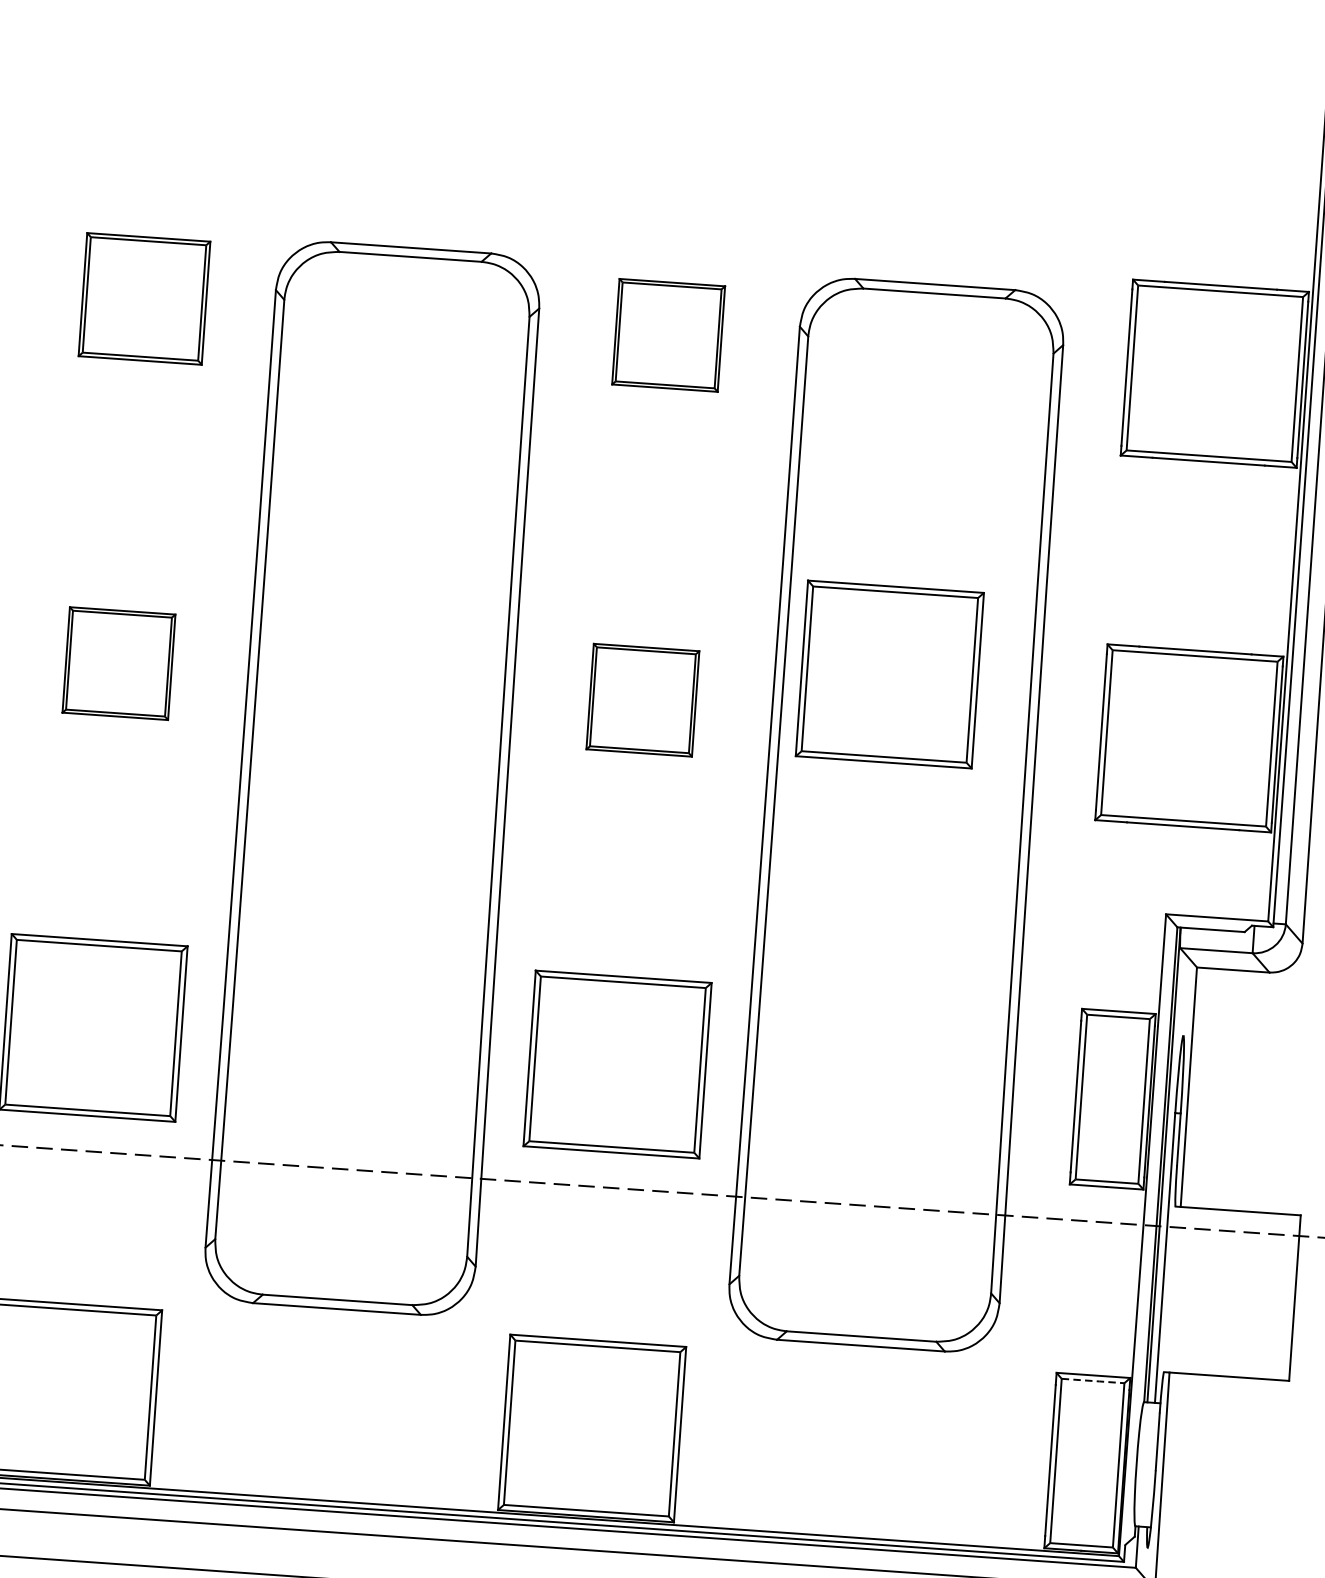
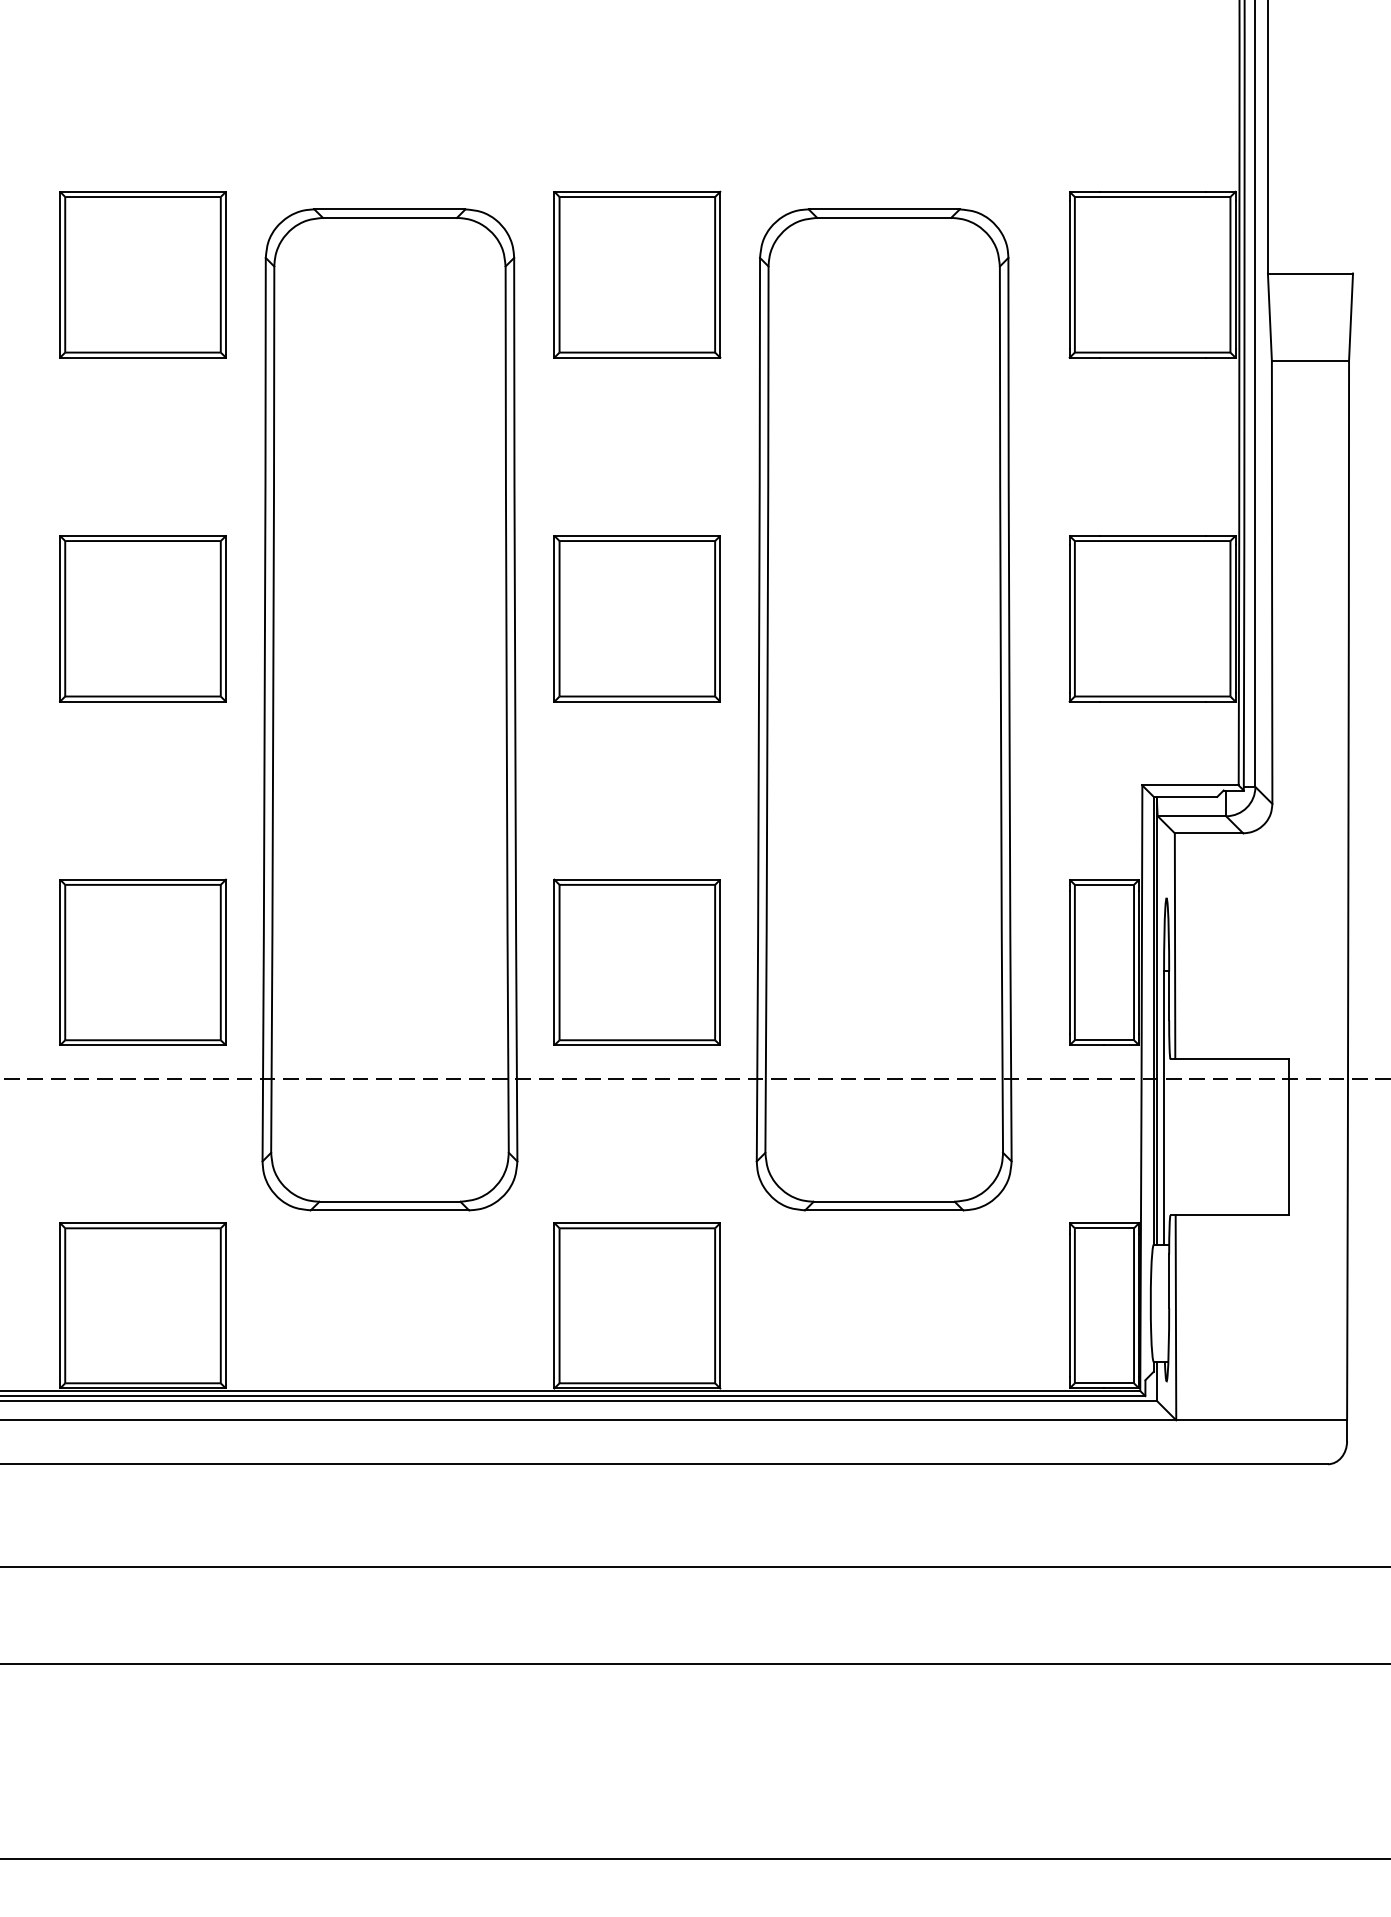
part: (144, 298) -> (142, 274), size x1.43
part: (668, 335) -> (637, 274), size x1.67
part: (118, 663) -> (142, 618), size x1.67
part: (889, 673) -> (866, 577), removed
part: (642, 699) -> (636, 618), size x1.67
line: (1093, 1381) -> (1104, 1228), dashed -> solid

